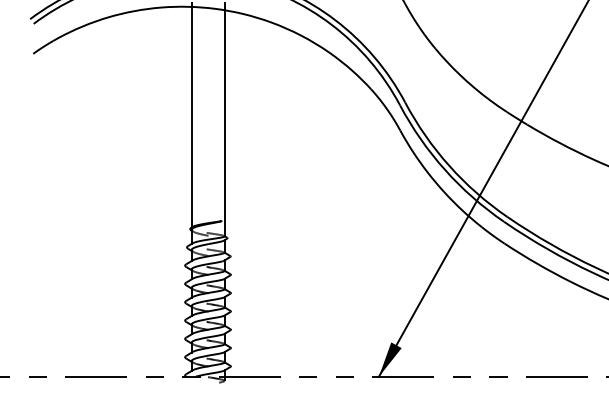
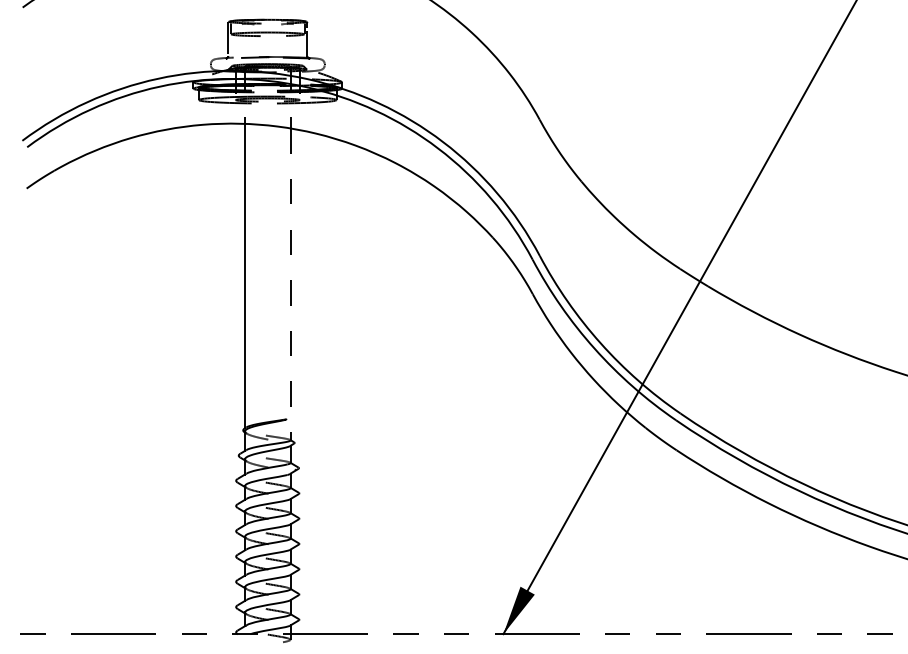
line: (224, 123) -> (290, 284), solid -> dashed

